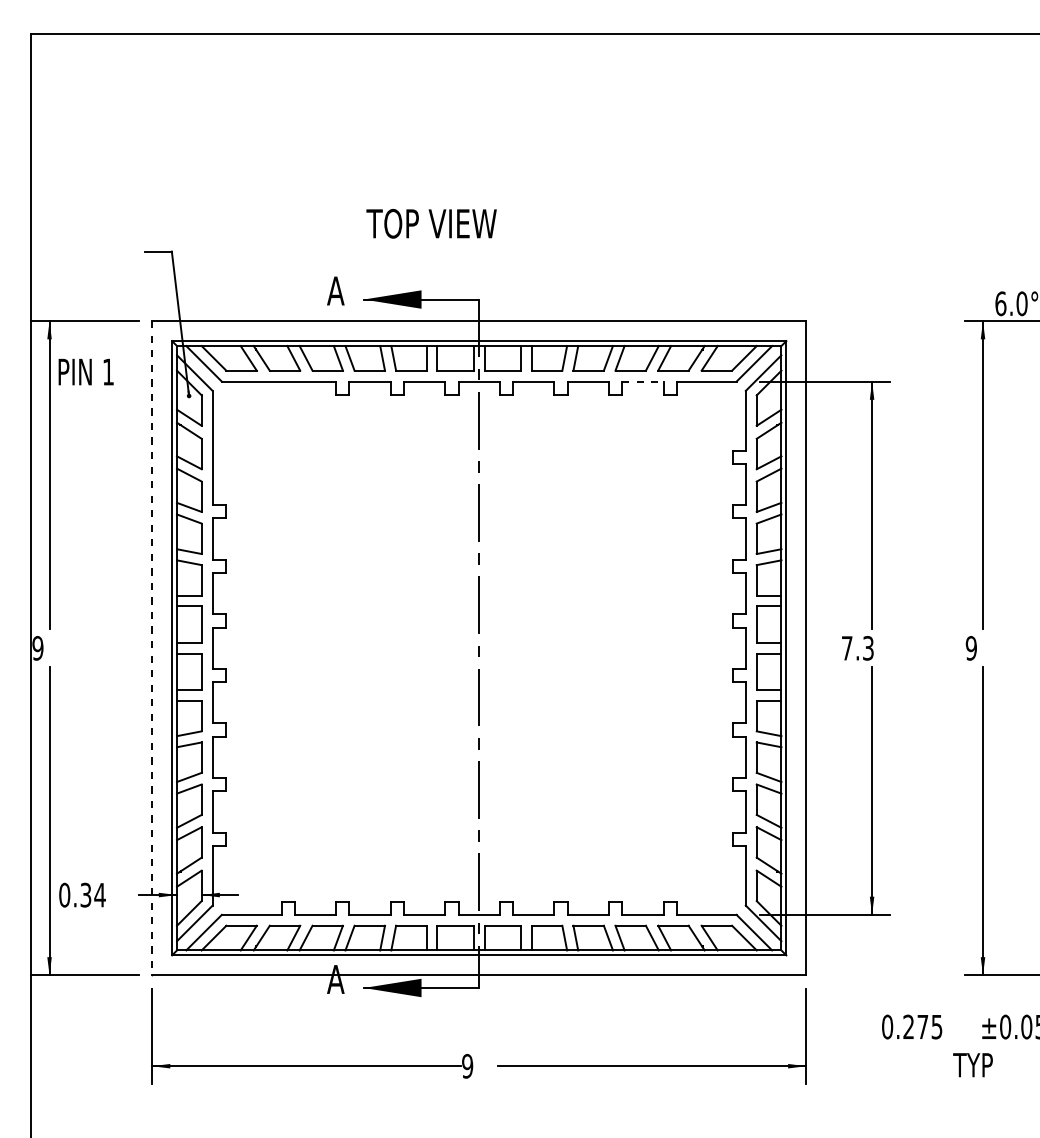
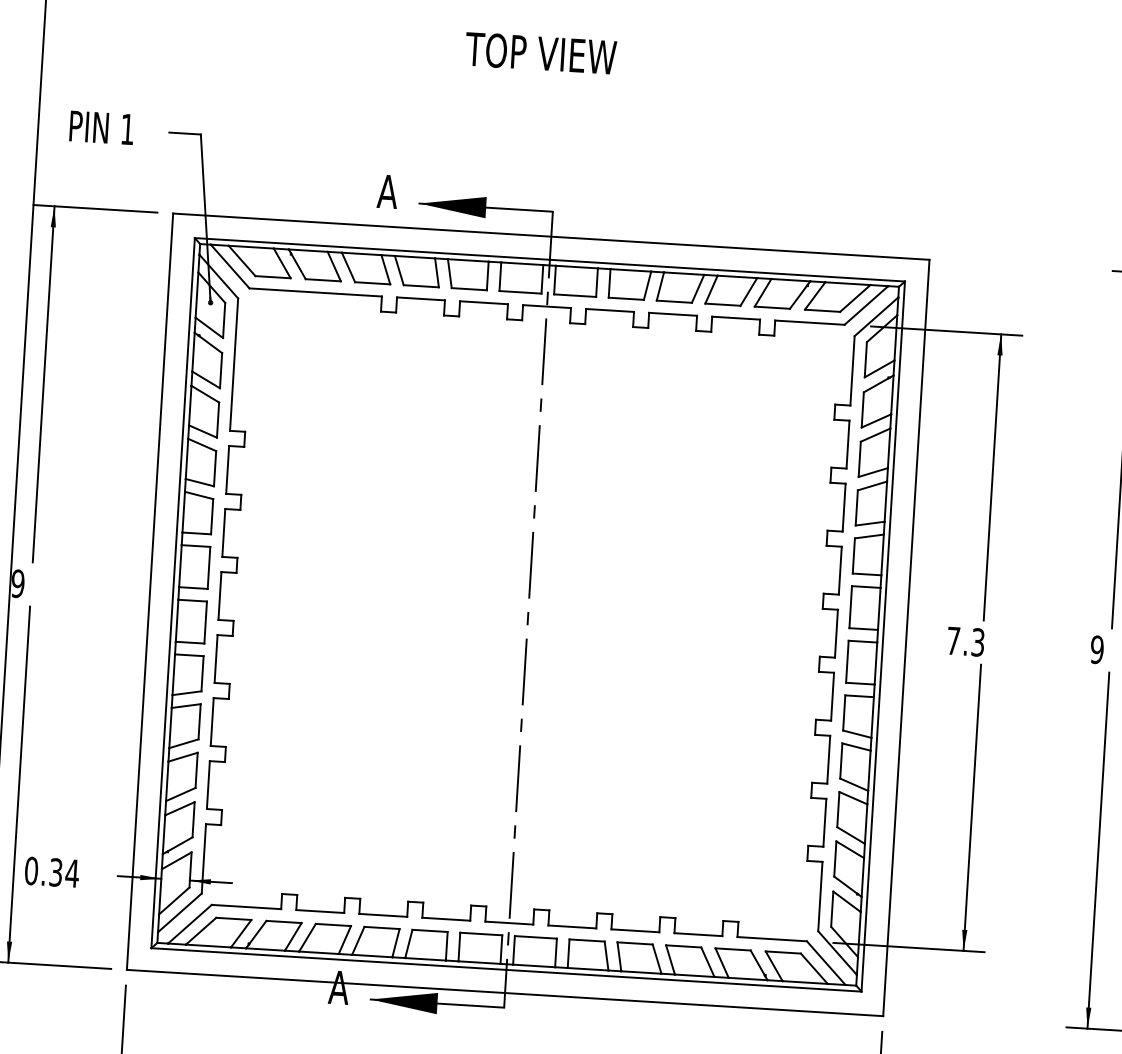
text: (431, 223) -> (540, 53), moved
text: (85, 371) -> (101, 127), moved
line: (642, 381) -> (735, 318), dashed -> solid
line: (152, 648) -> (150, 592), dashed -> solid

